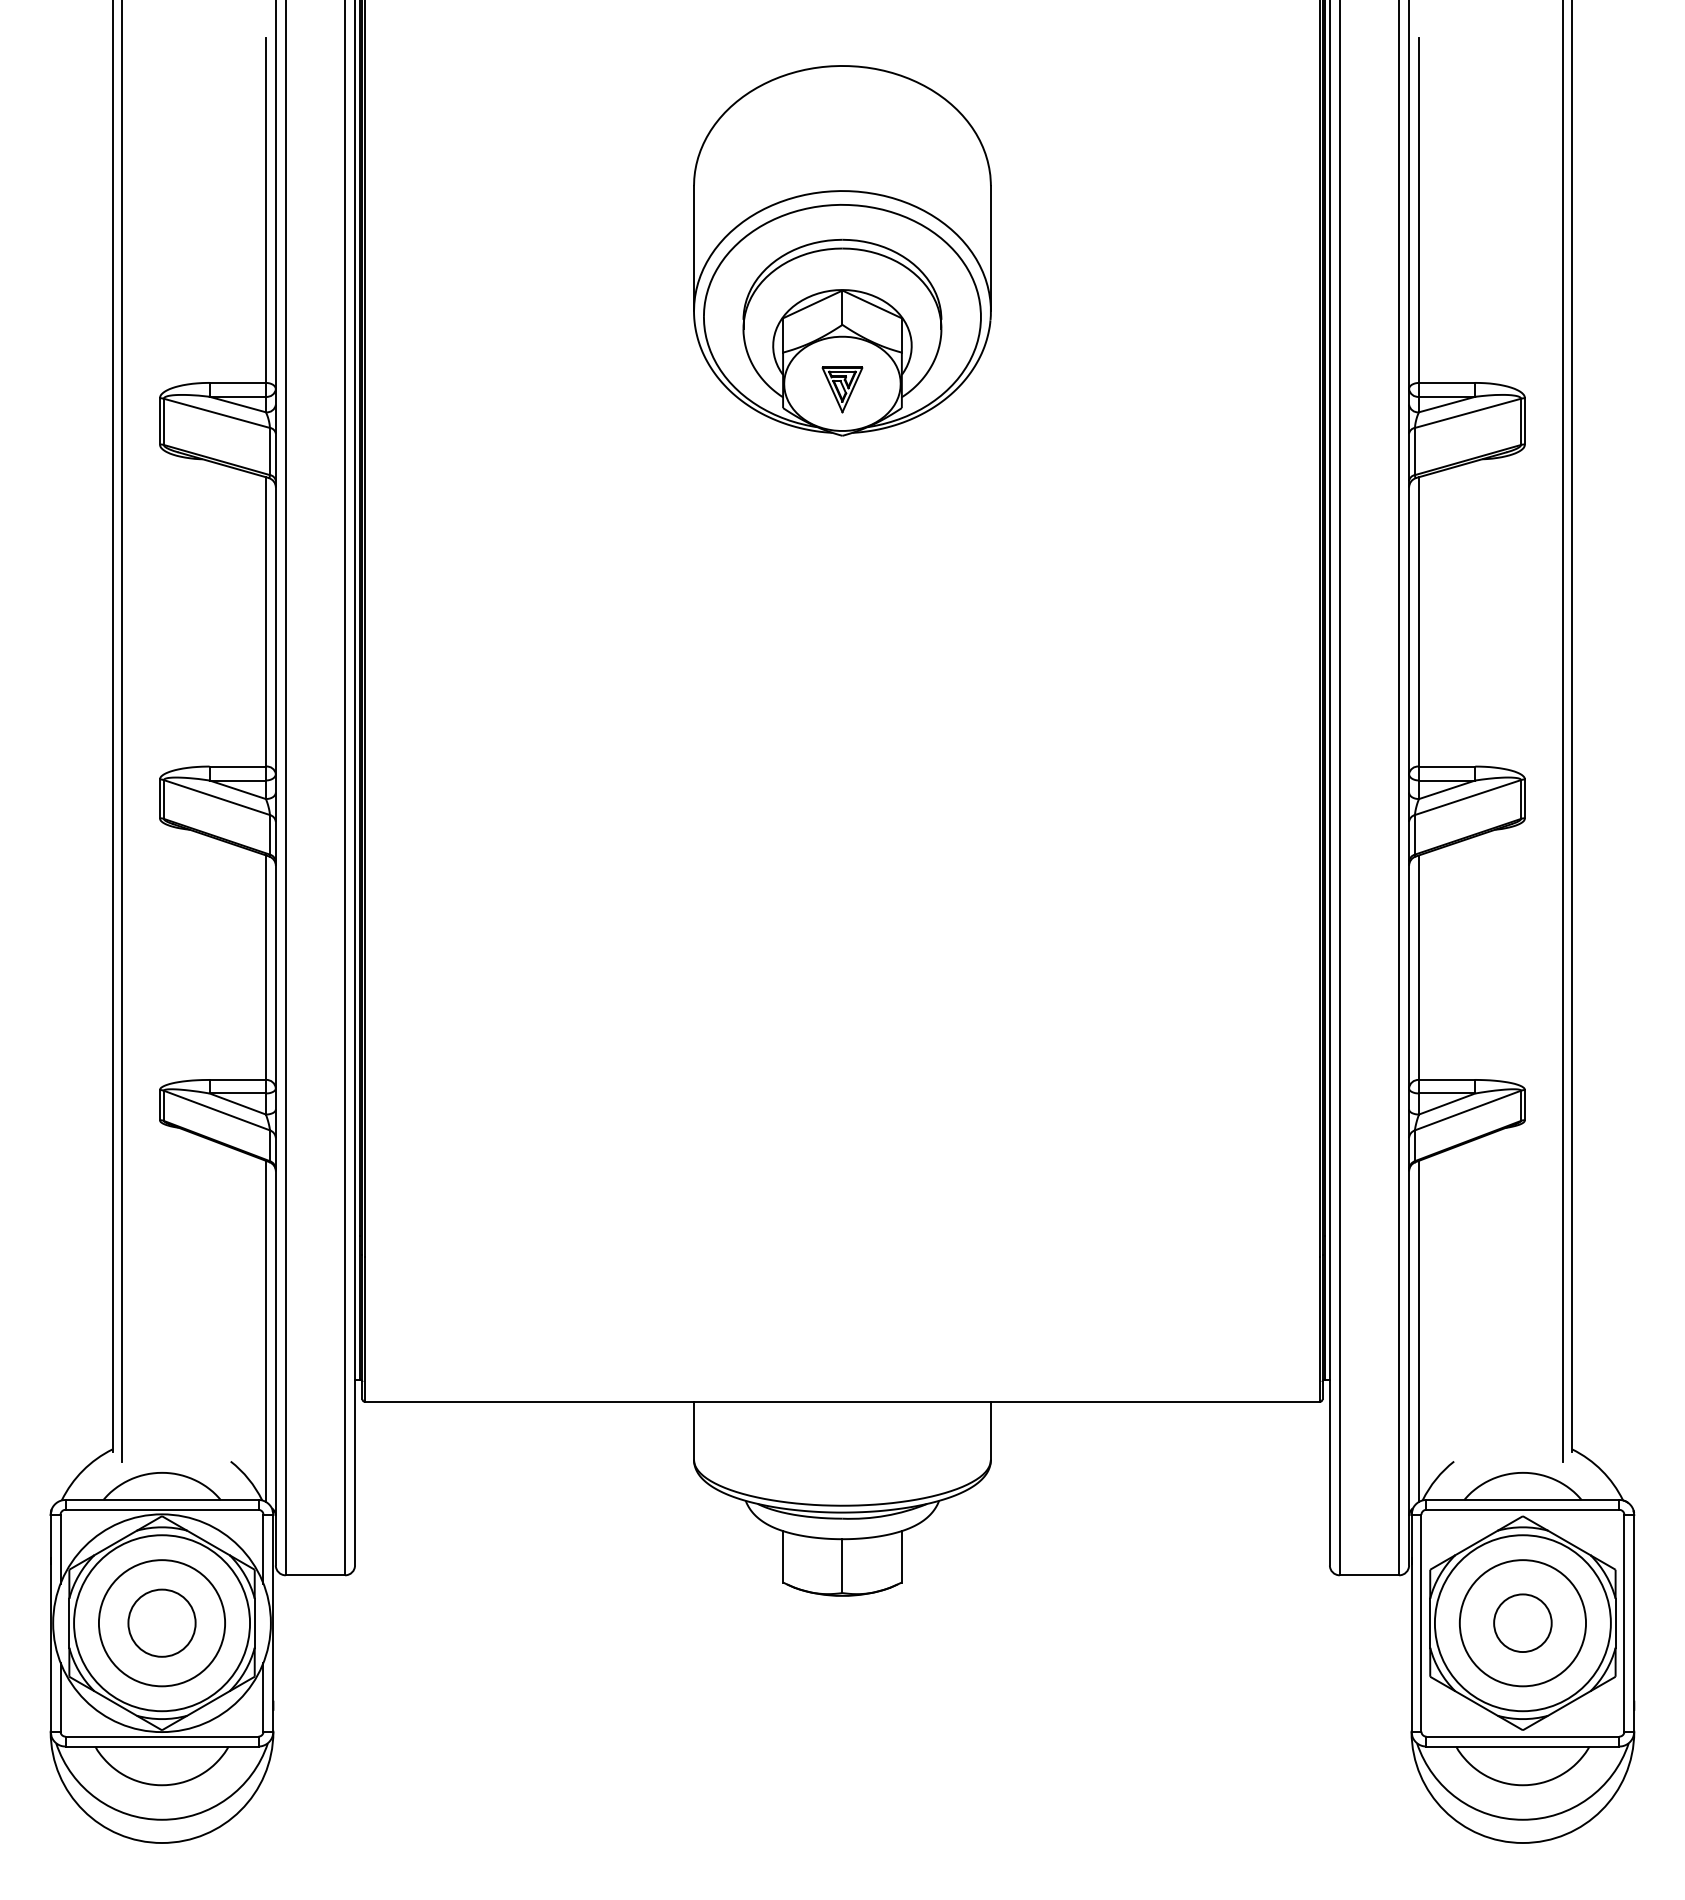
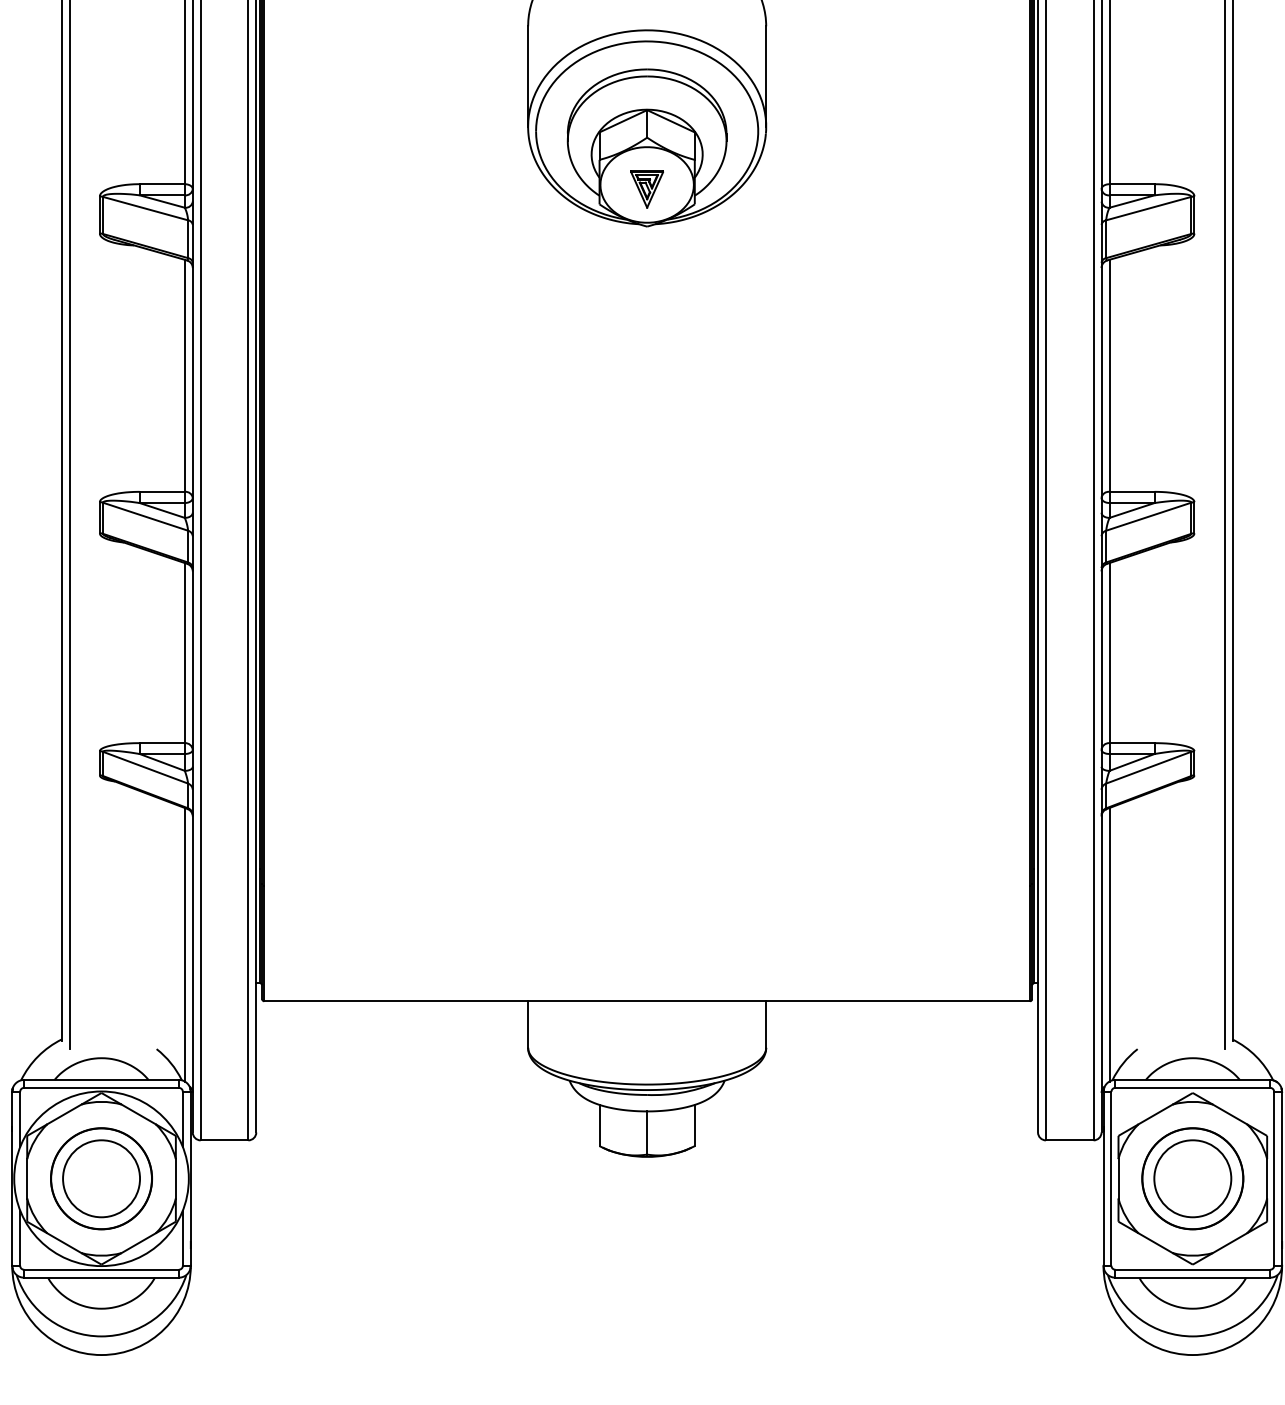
circle: (161, 1623) -> (101, 1179), size x0.71
circle: (162, 1623) -> (101, 1179), size x1.43
circle: (1522, 1623) -> (1192, 1179), size x0.71
circle: (1522, 1623) -> (1192, 1179), size x1.67

